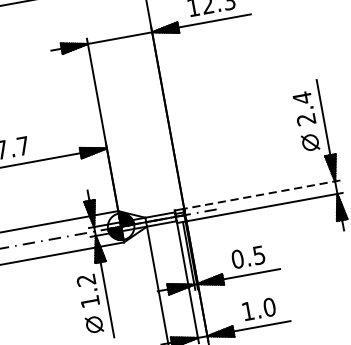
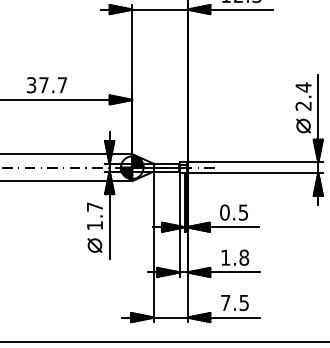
line: (262, 194) -> (255, 162), dashed -> solid
text: (85, 279) -> (94, 206), 1.2 -> 1.7
text: (269, 307) -> (244, 257), 1.0 -> 1.8

